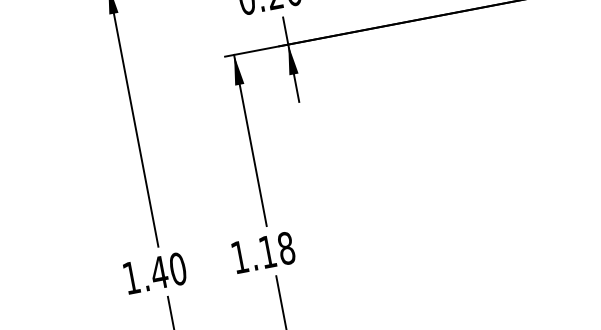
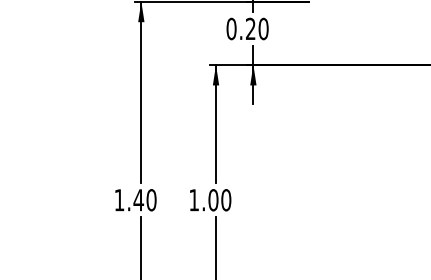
text: (276, 250) -> (219, 200), 1.18 -> 1.00

